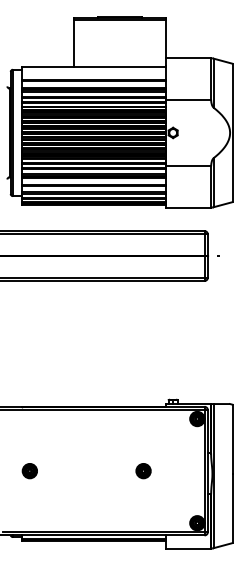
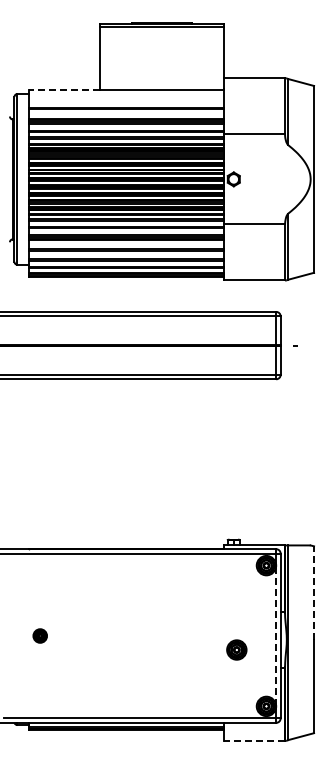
line: (47, 67) -> (64, 90), solid -> dashed
line: (232, 439) -> (314, 593), solid -> dashed
part: (29, 470) -> (39, 635), size x0.7
part: (143, 470) -> (236, 649), moved
line: (204, 470) -> (276, 635), solid -> dashed
line: (188, 548) -> (254, 740), solid -> dashed

